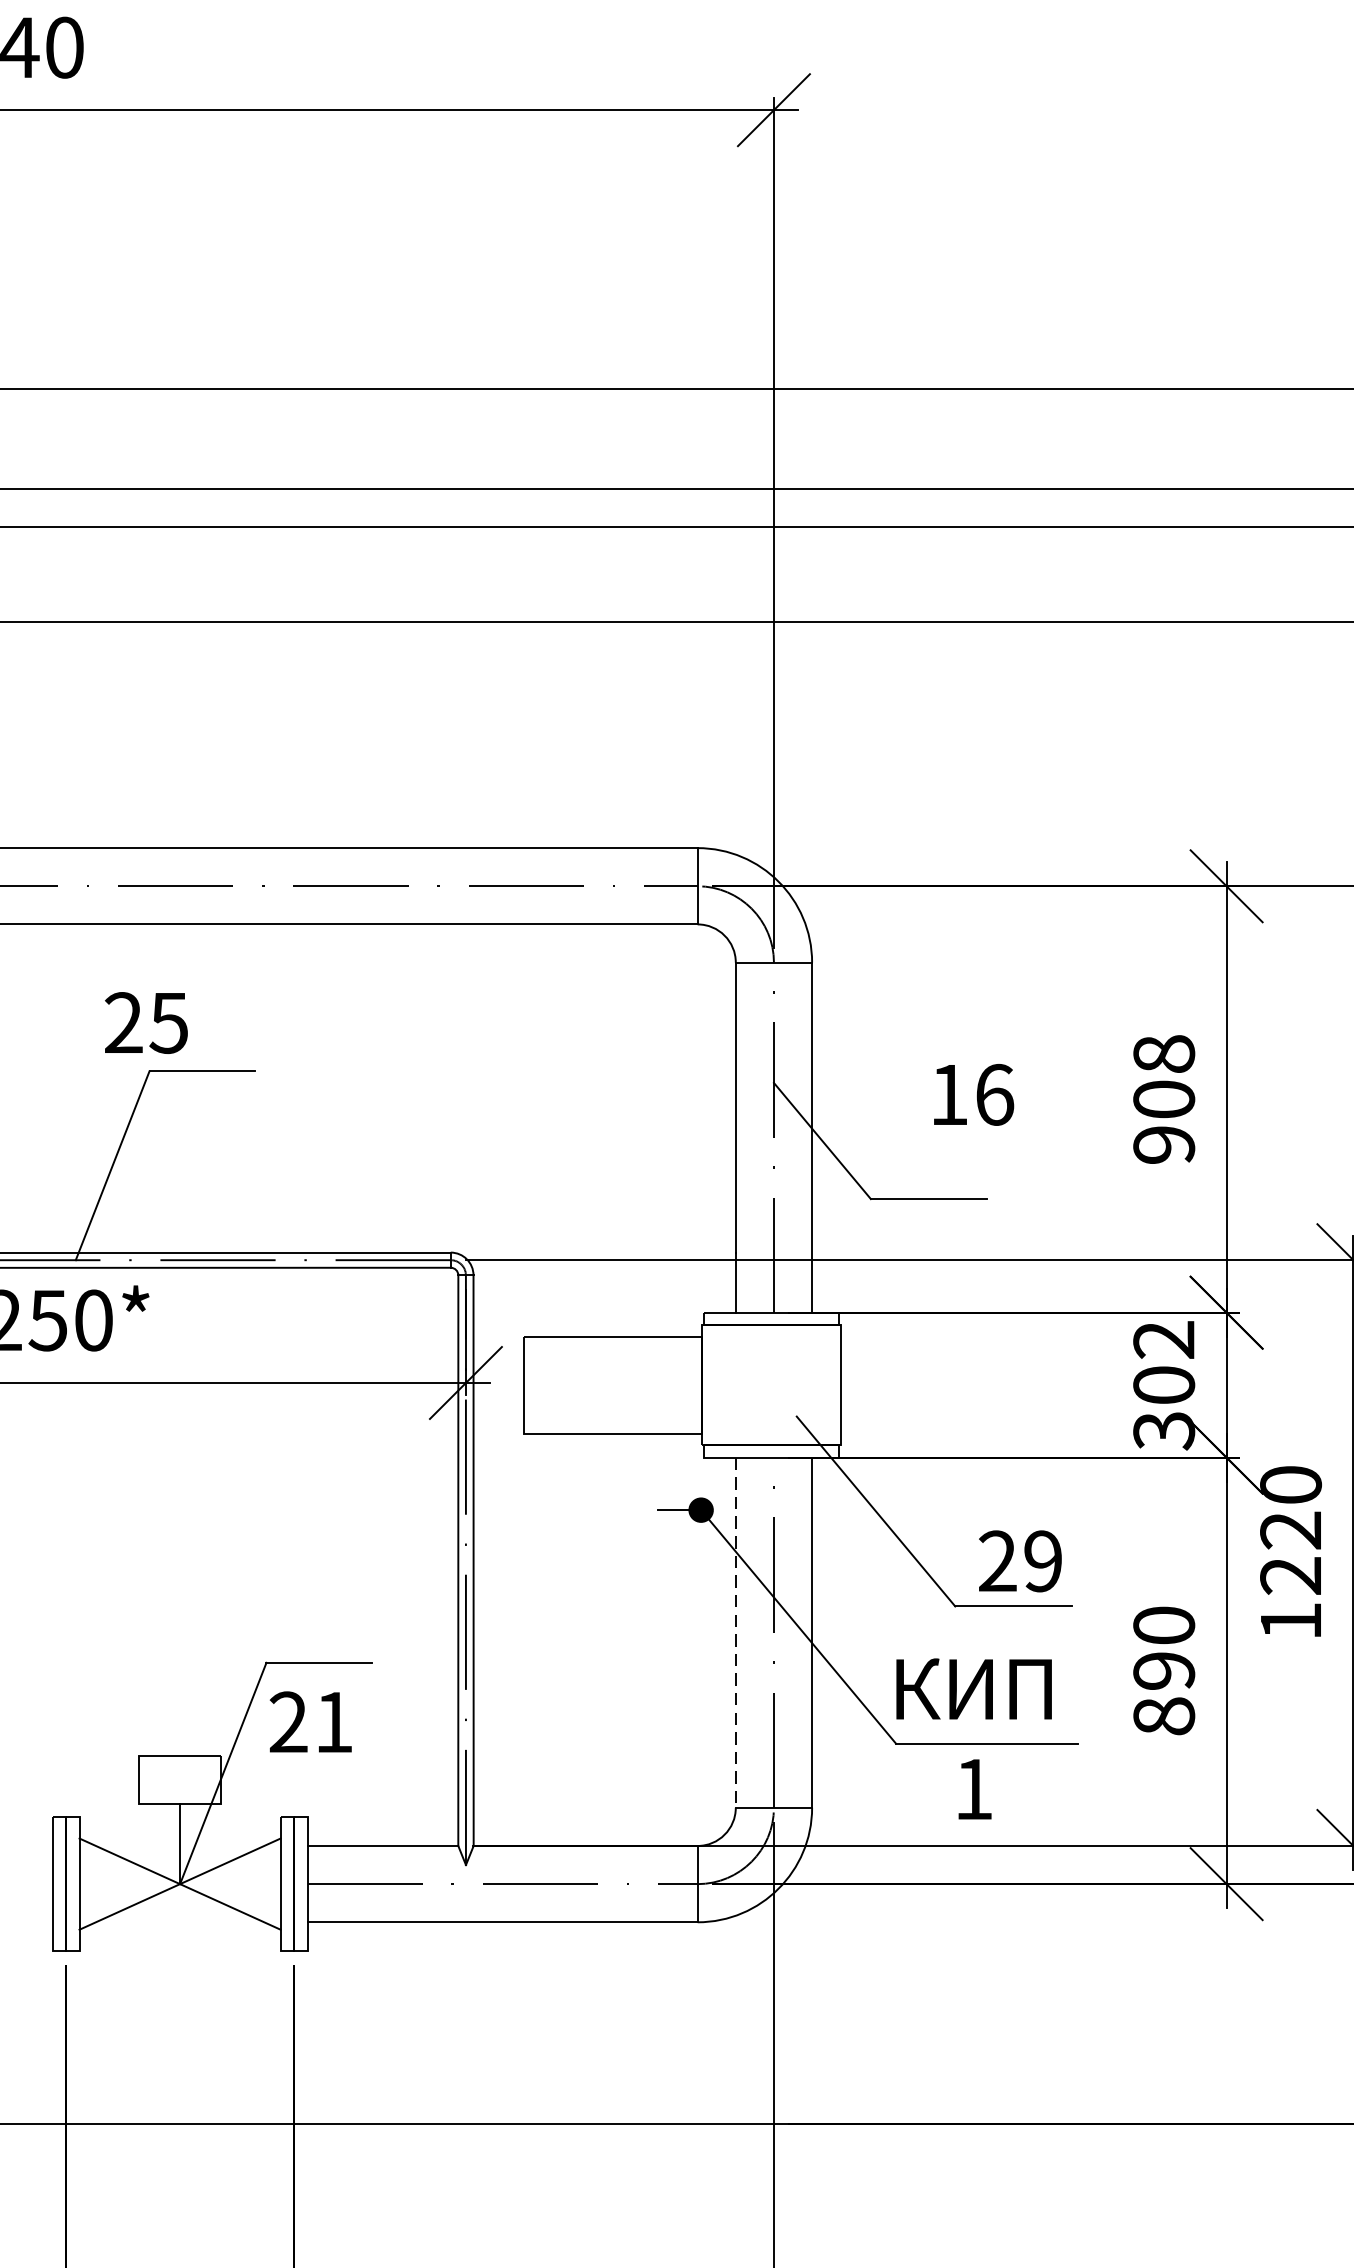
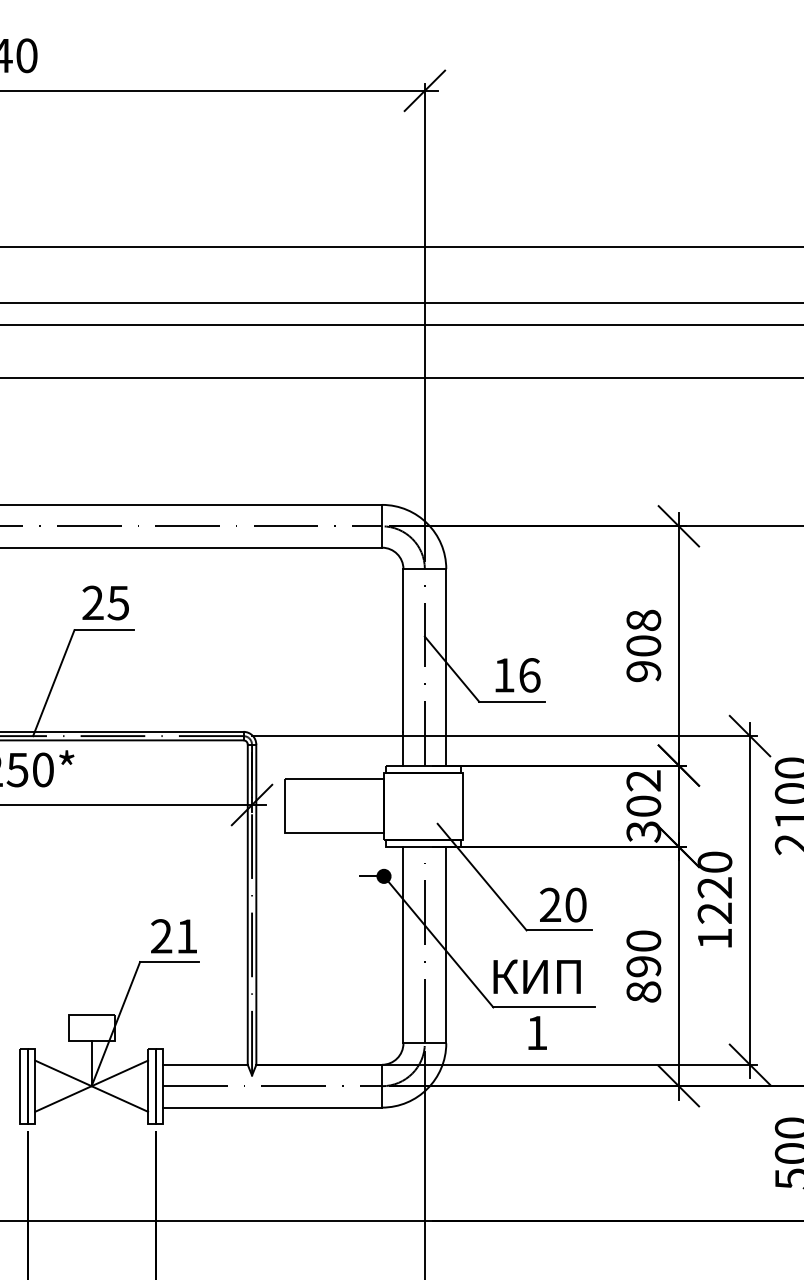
text: (145, 1022) -> (105, 602), moved
text: (972, 1095) -> (517, 675), moved
text: (1042, 1560) -> (575, 904), 29 -> 20
line: (735, 1633) -> (403, 945), dashed -> solid
text: (309, 1722) -> (173, 936), moved

